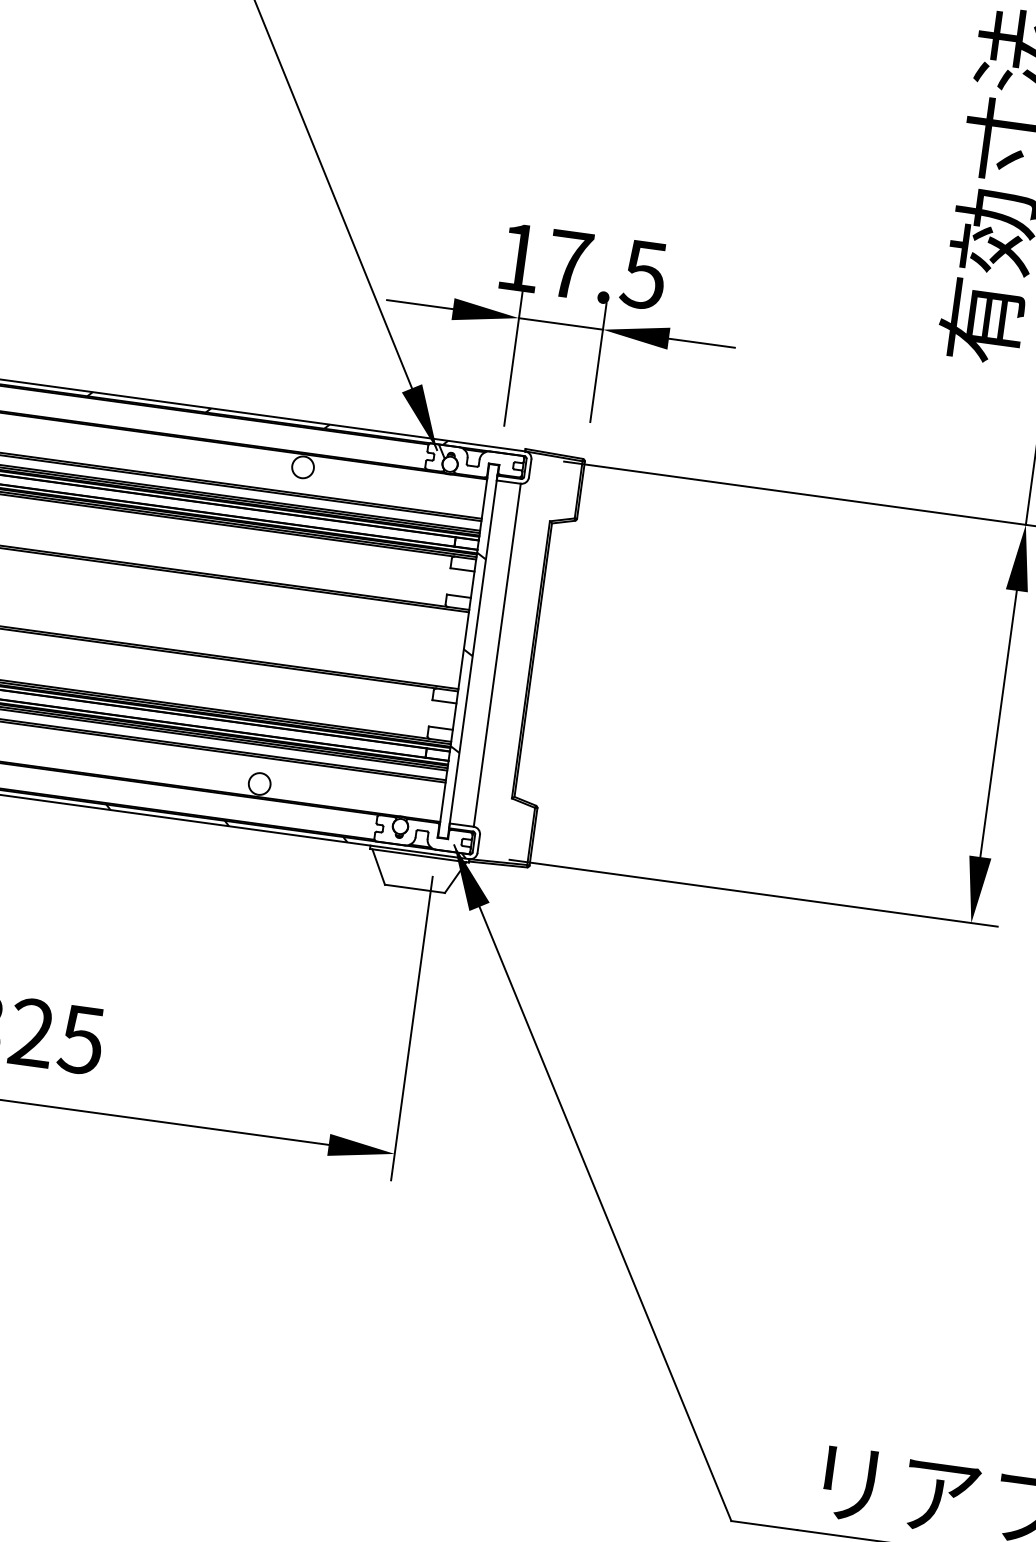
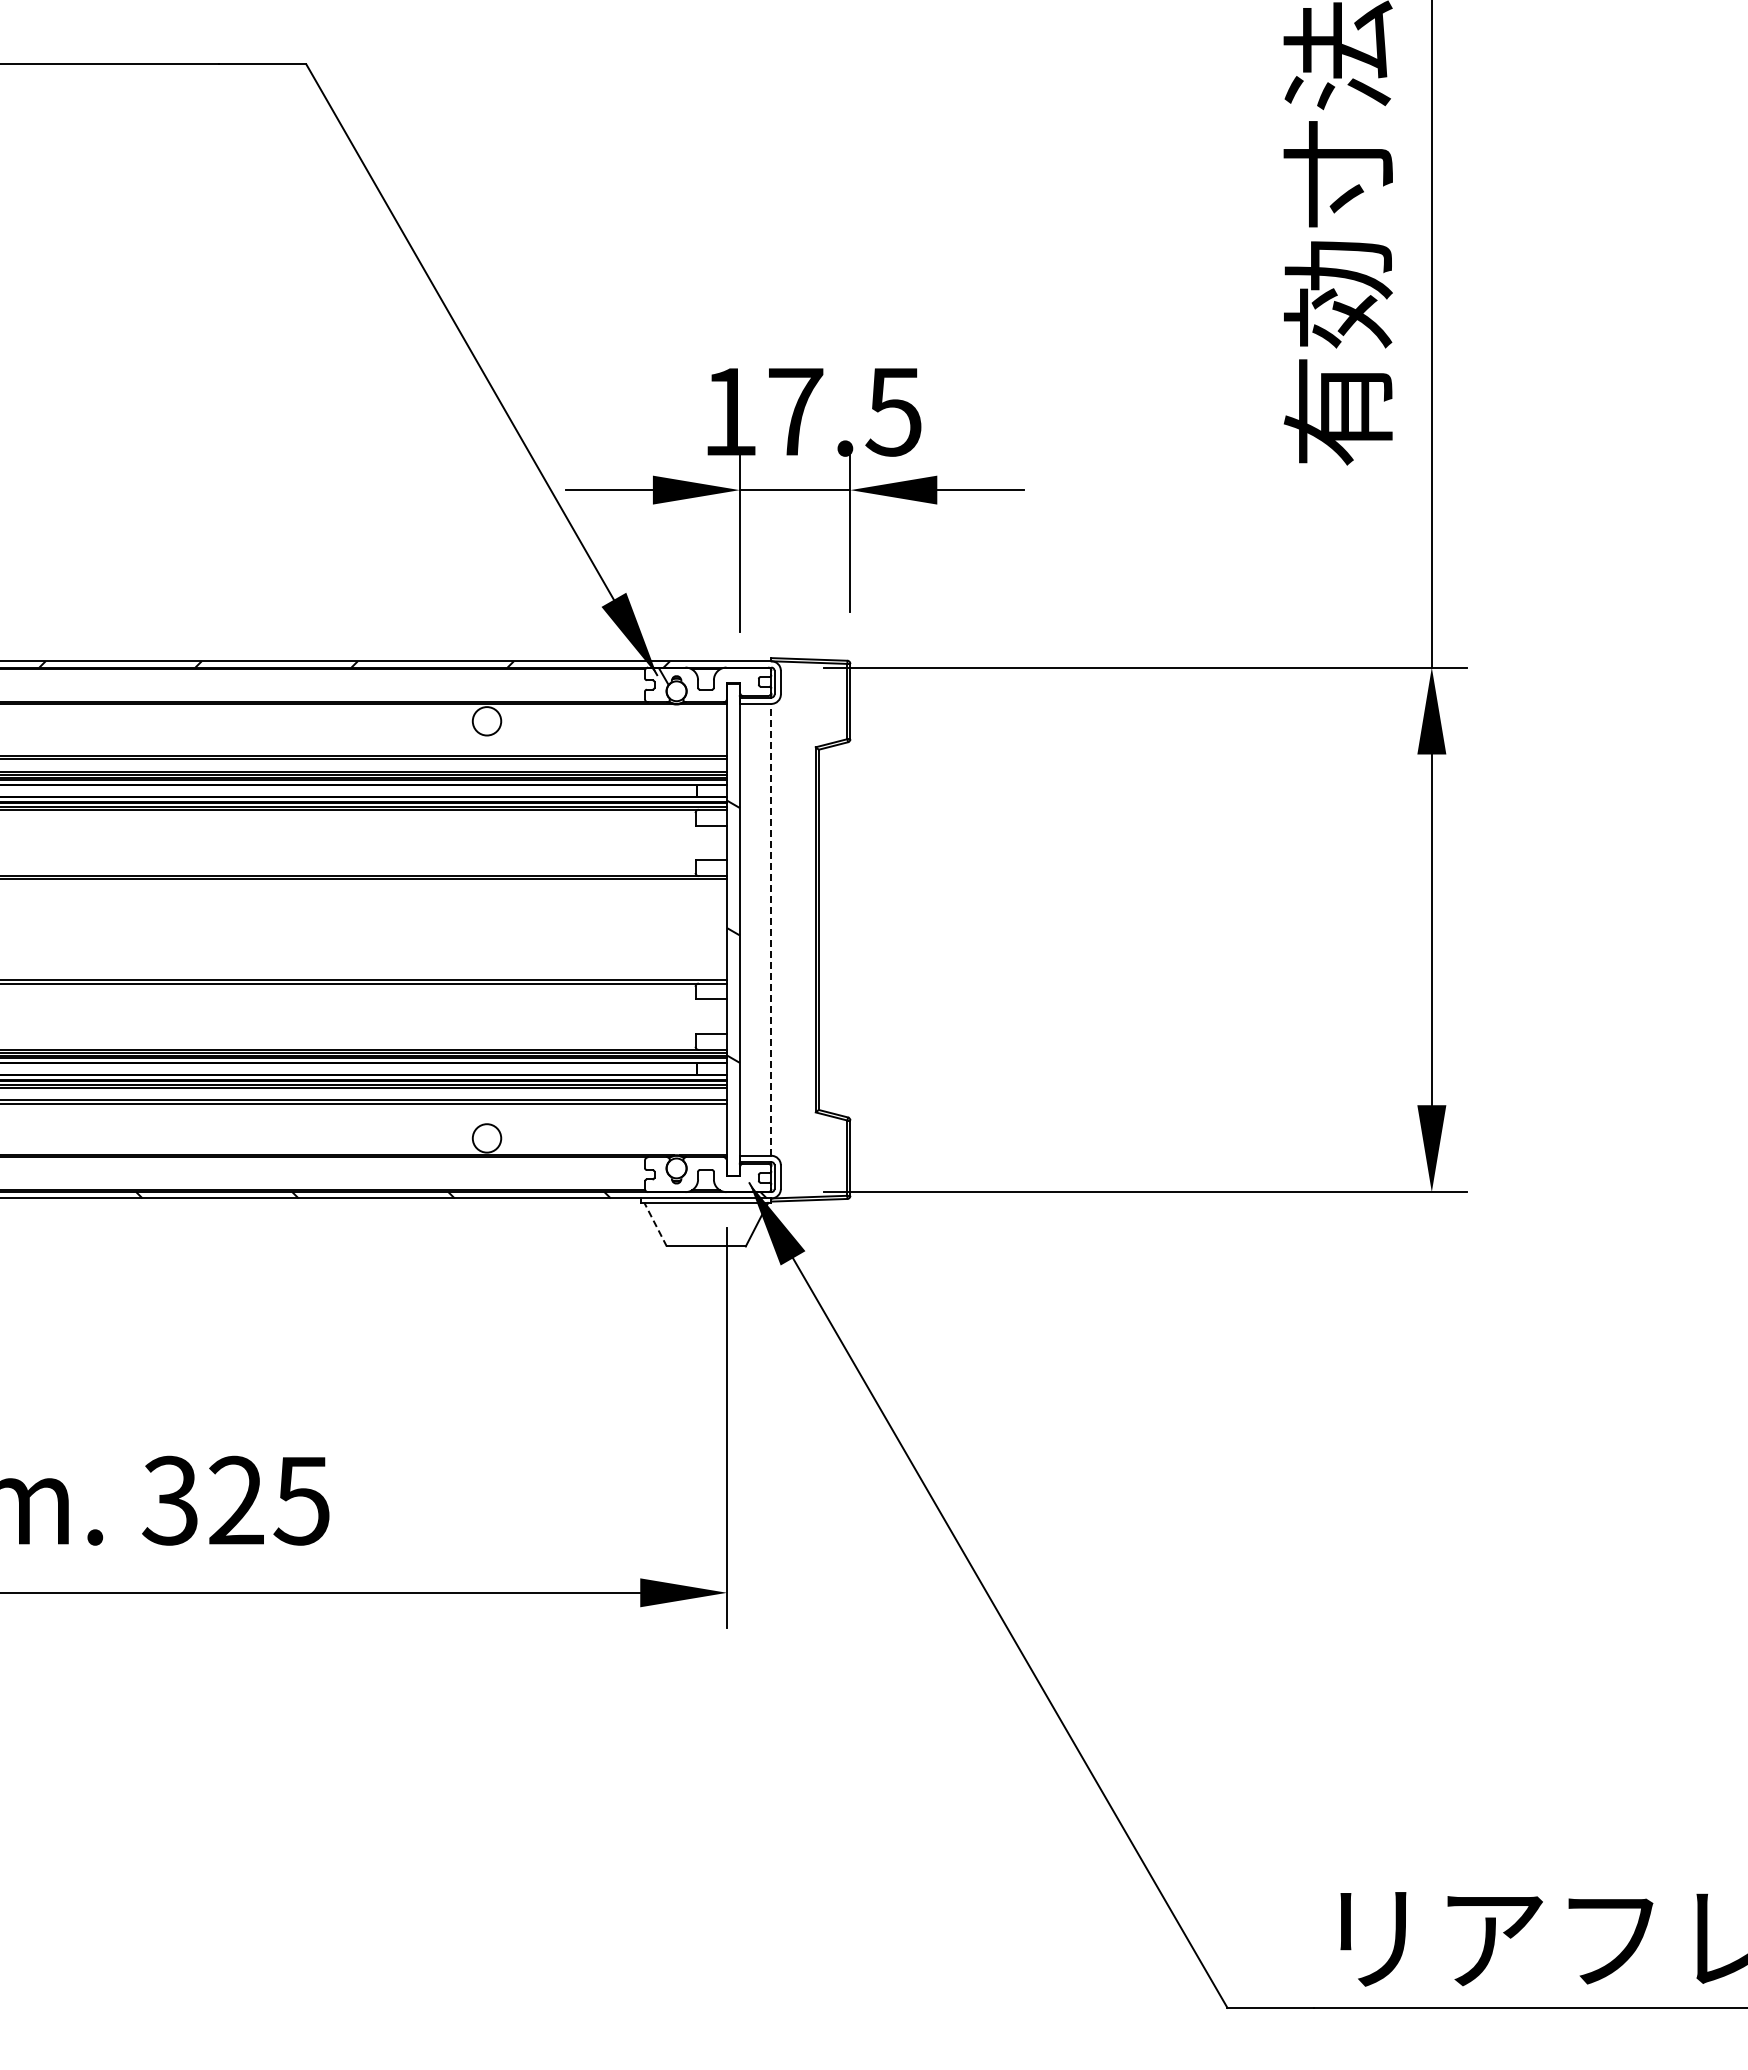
line: (497, 655) -> (771, 929), solid -> dashed
line: (378, 866) -> (655, 1224), solid -> dashed

